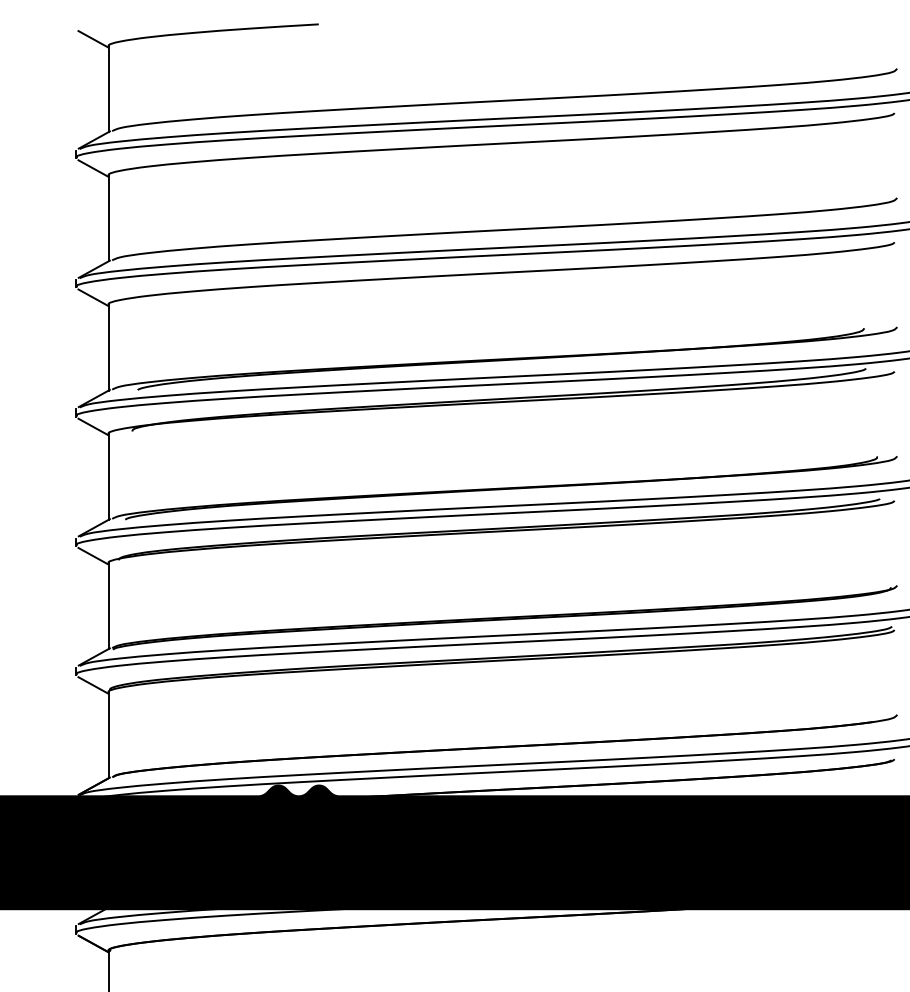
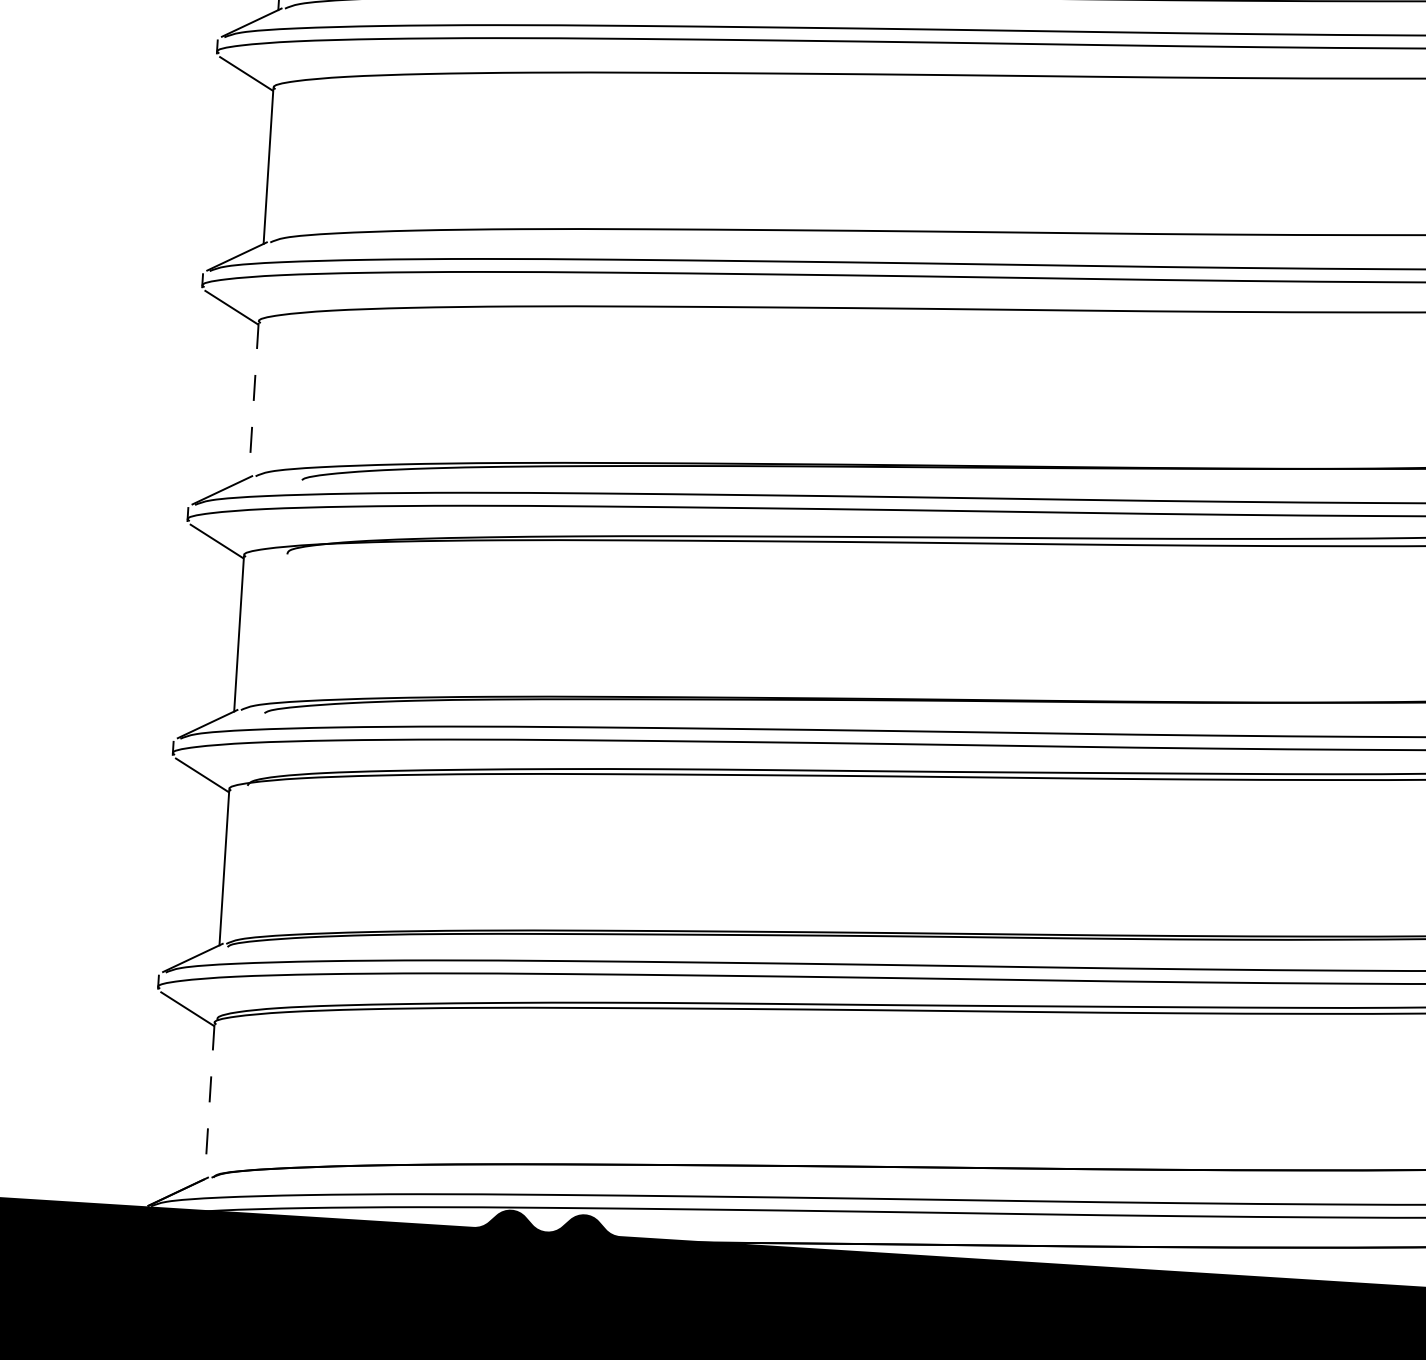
line: (108, 347) -> (253, 399), solid -> dashed
line: (108, 735) -> (209, 1101), solid -> dashed

